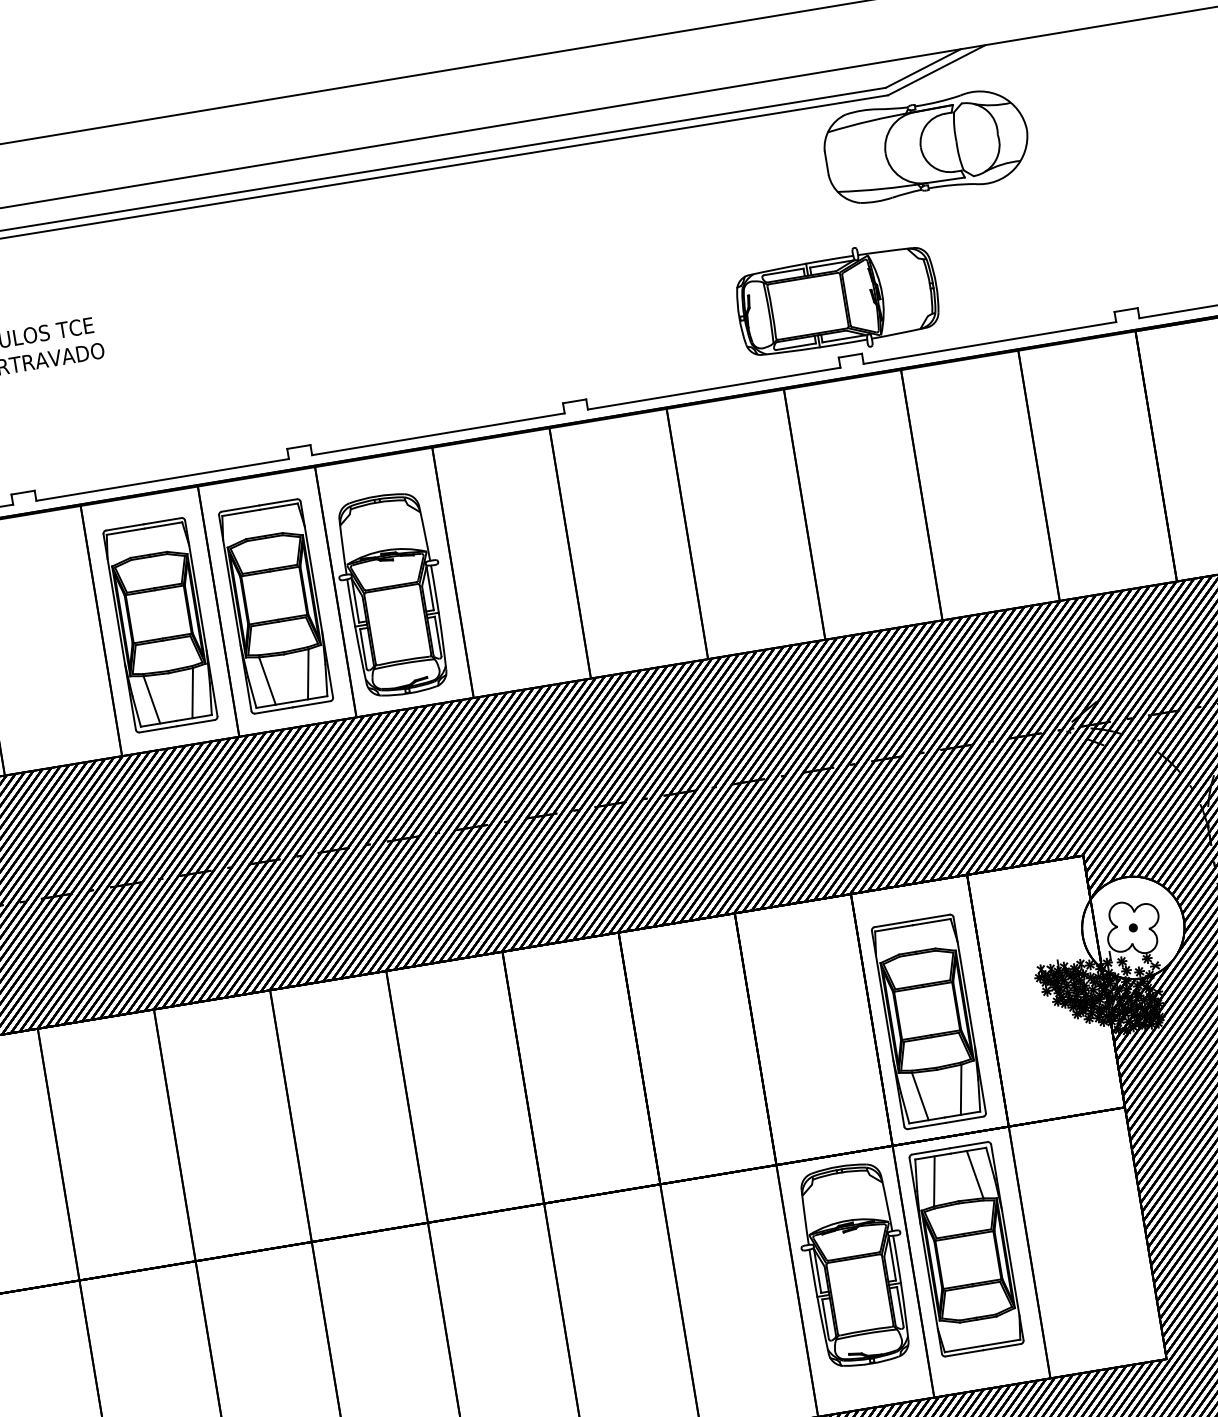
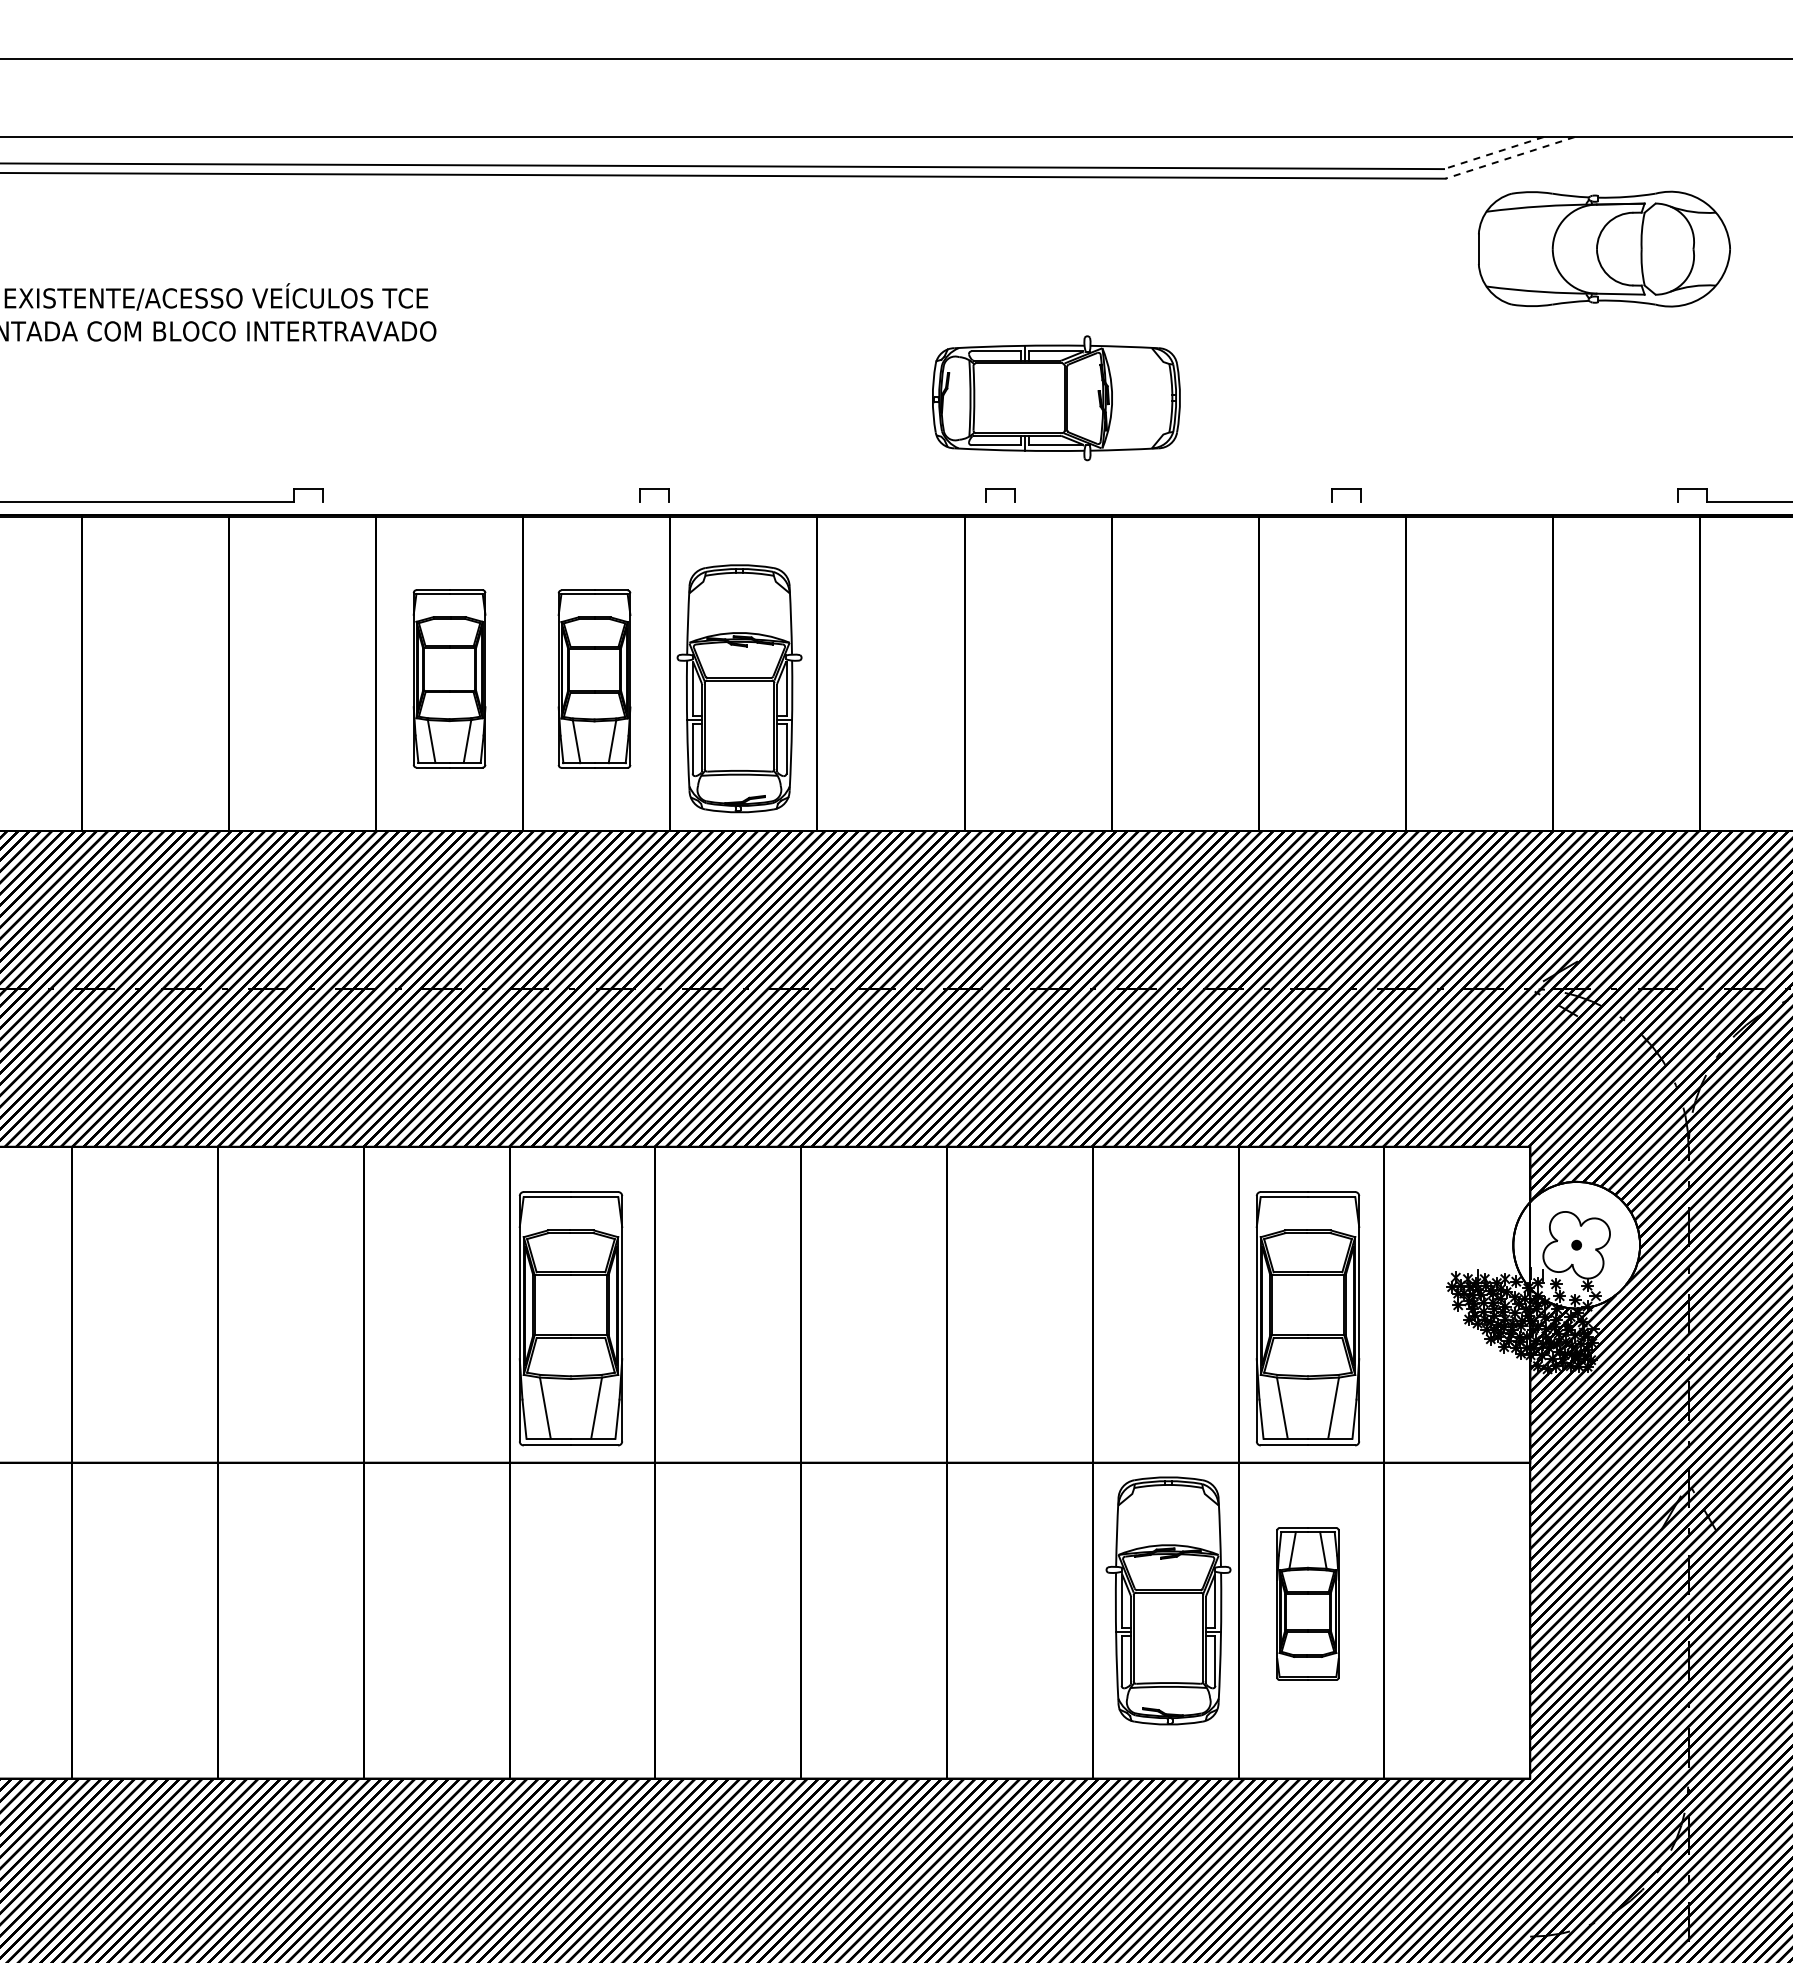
line: (923, 68) -> (1493, 153), solid -> dashed
line: (937, 69) -> (1510, 157), solid -> dashed
part: (926, 146) -> (1604, 248), moved
part: (837, 301) -> (1056, 398), moved
line: (989, 342) -> (1519, 501), removed
line: (713, 388) -> (1173, 501), removed
line: (438, 434) -> (827, 501), removed
line: (162, 479) -> (481, 501), removed
part: (275, 605) -> (594, 678), size x0.7
part: (160, 624) -> (449, 678), size x0.7
part: (341, 1119) -> (570, 1318), added
part: (966, 1248) -> (1307, 1603), size x0.6

